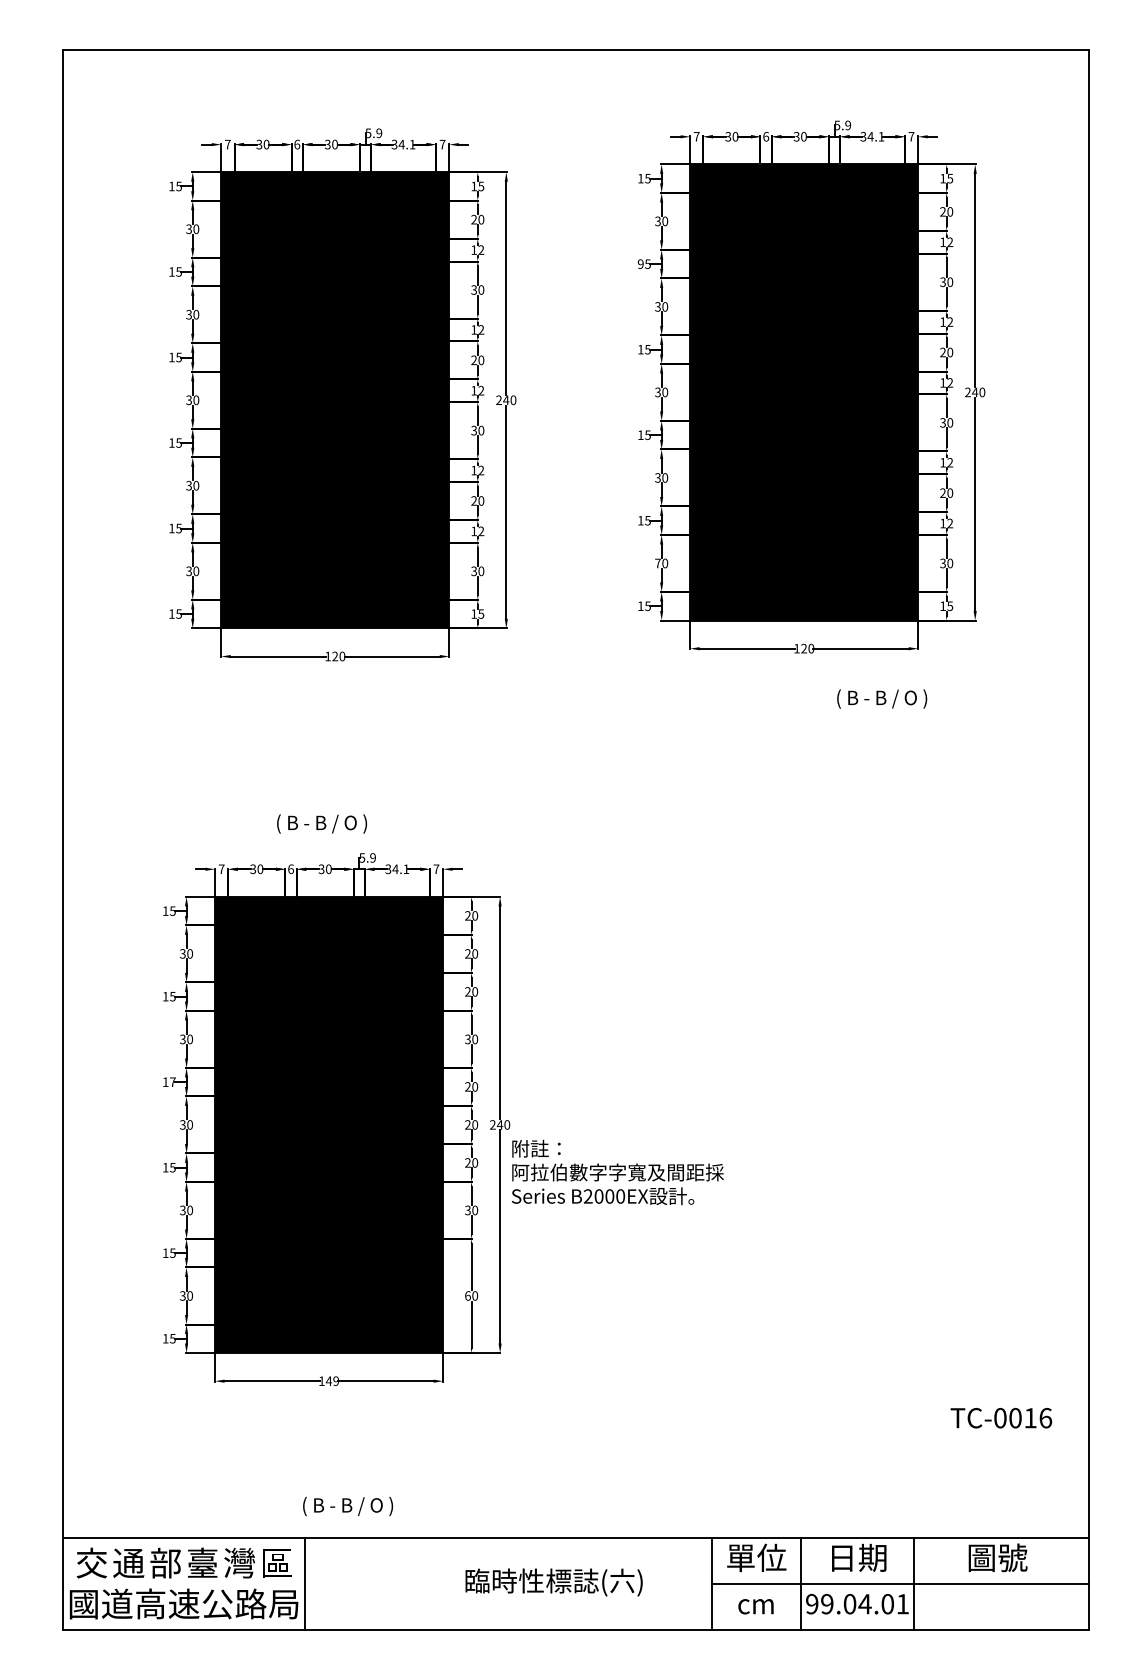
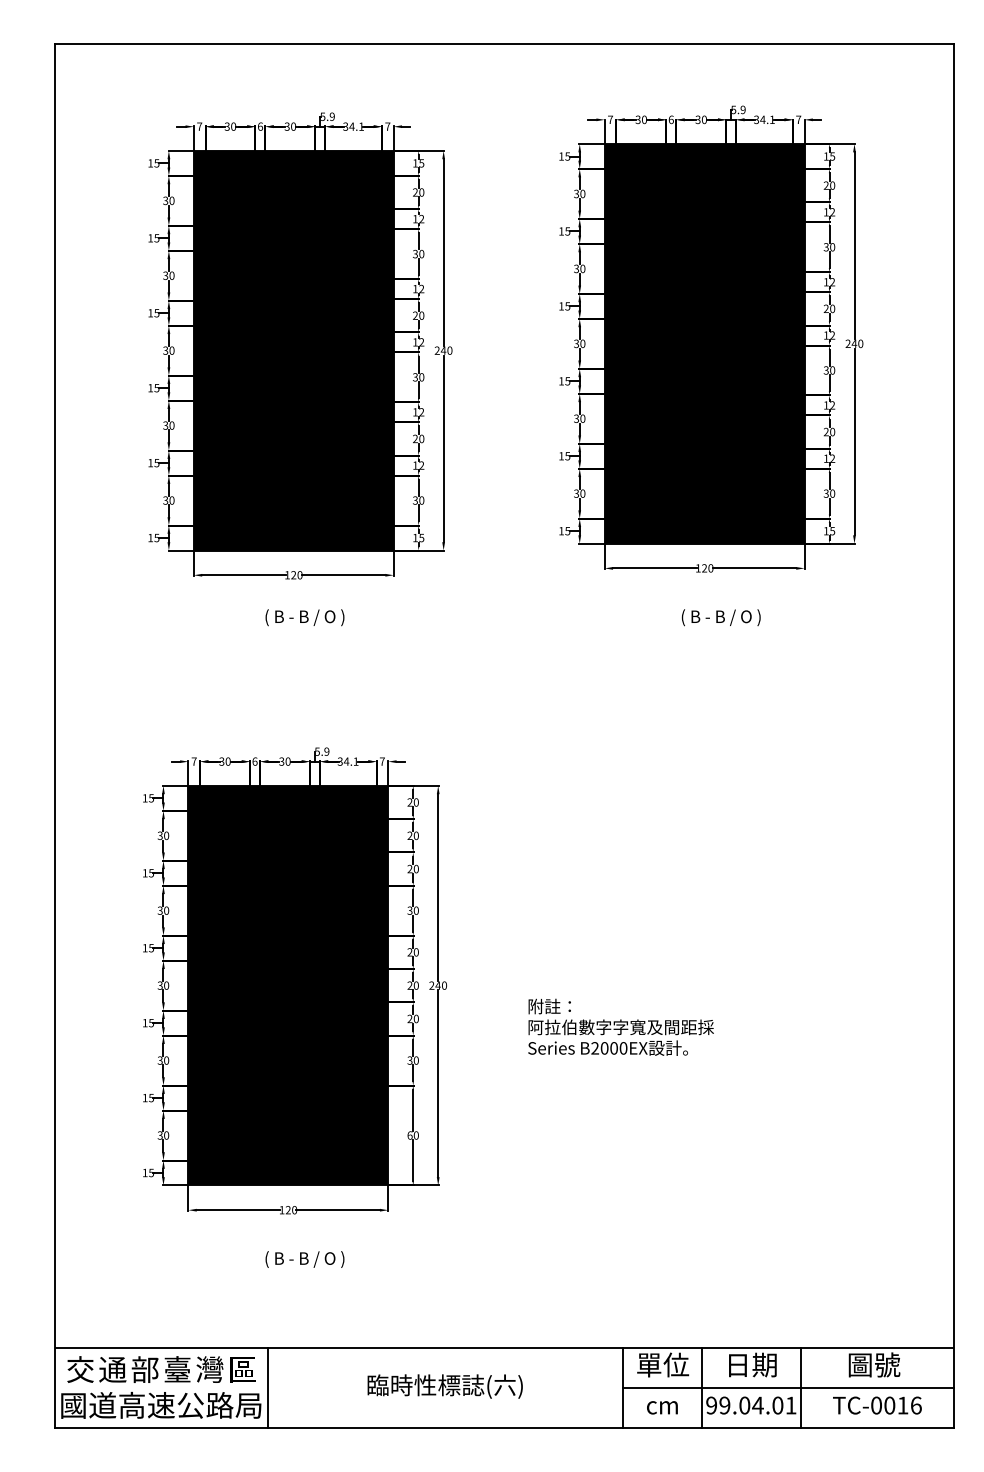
text: (640, 263) -> (561, 230), 95 -> 15
text: (657, 563) -> (576, 493), 70 -> 30
text: (882, 698) -> (721, 617), moved
text: (321, 823) -> (304, 617), moved
text: (172, 1081) -> (151, 947), 17 -> 15
text: (617, 1172) -> (620, 1027), moved
text: (332, 1380) -> (291, 1209), 149 -> 120
text: (1001, 1418) -> (877, 1405), moved
text: (347, 1506) -> (304, 1259), moved
text: (553, 1582) -> (444, 1386), moved

